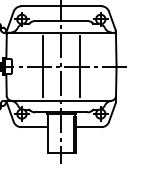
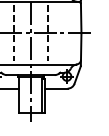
line: (42, 67) -> (13, 33), solid -> dashed
line: (79, 67) -> (47, 33), solid -> dashed

